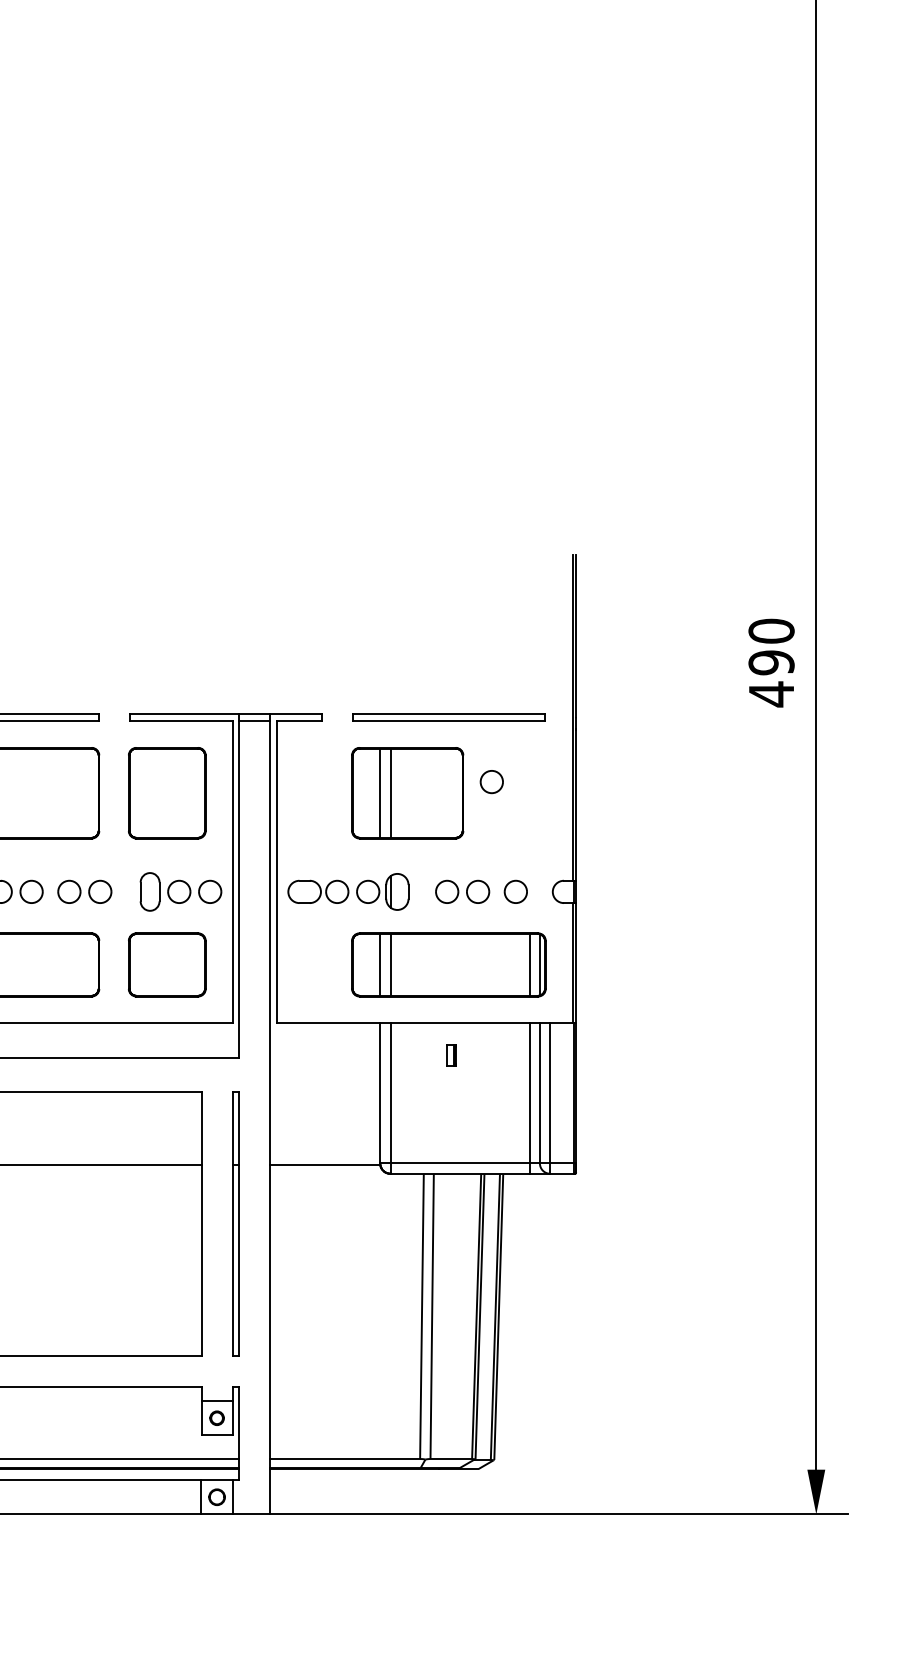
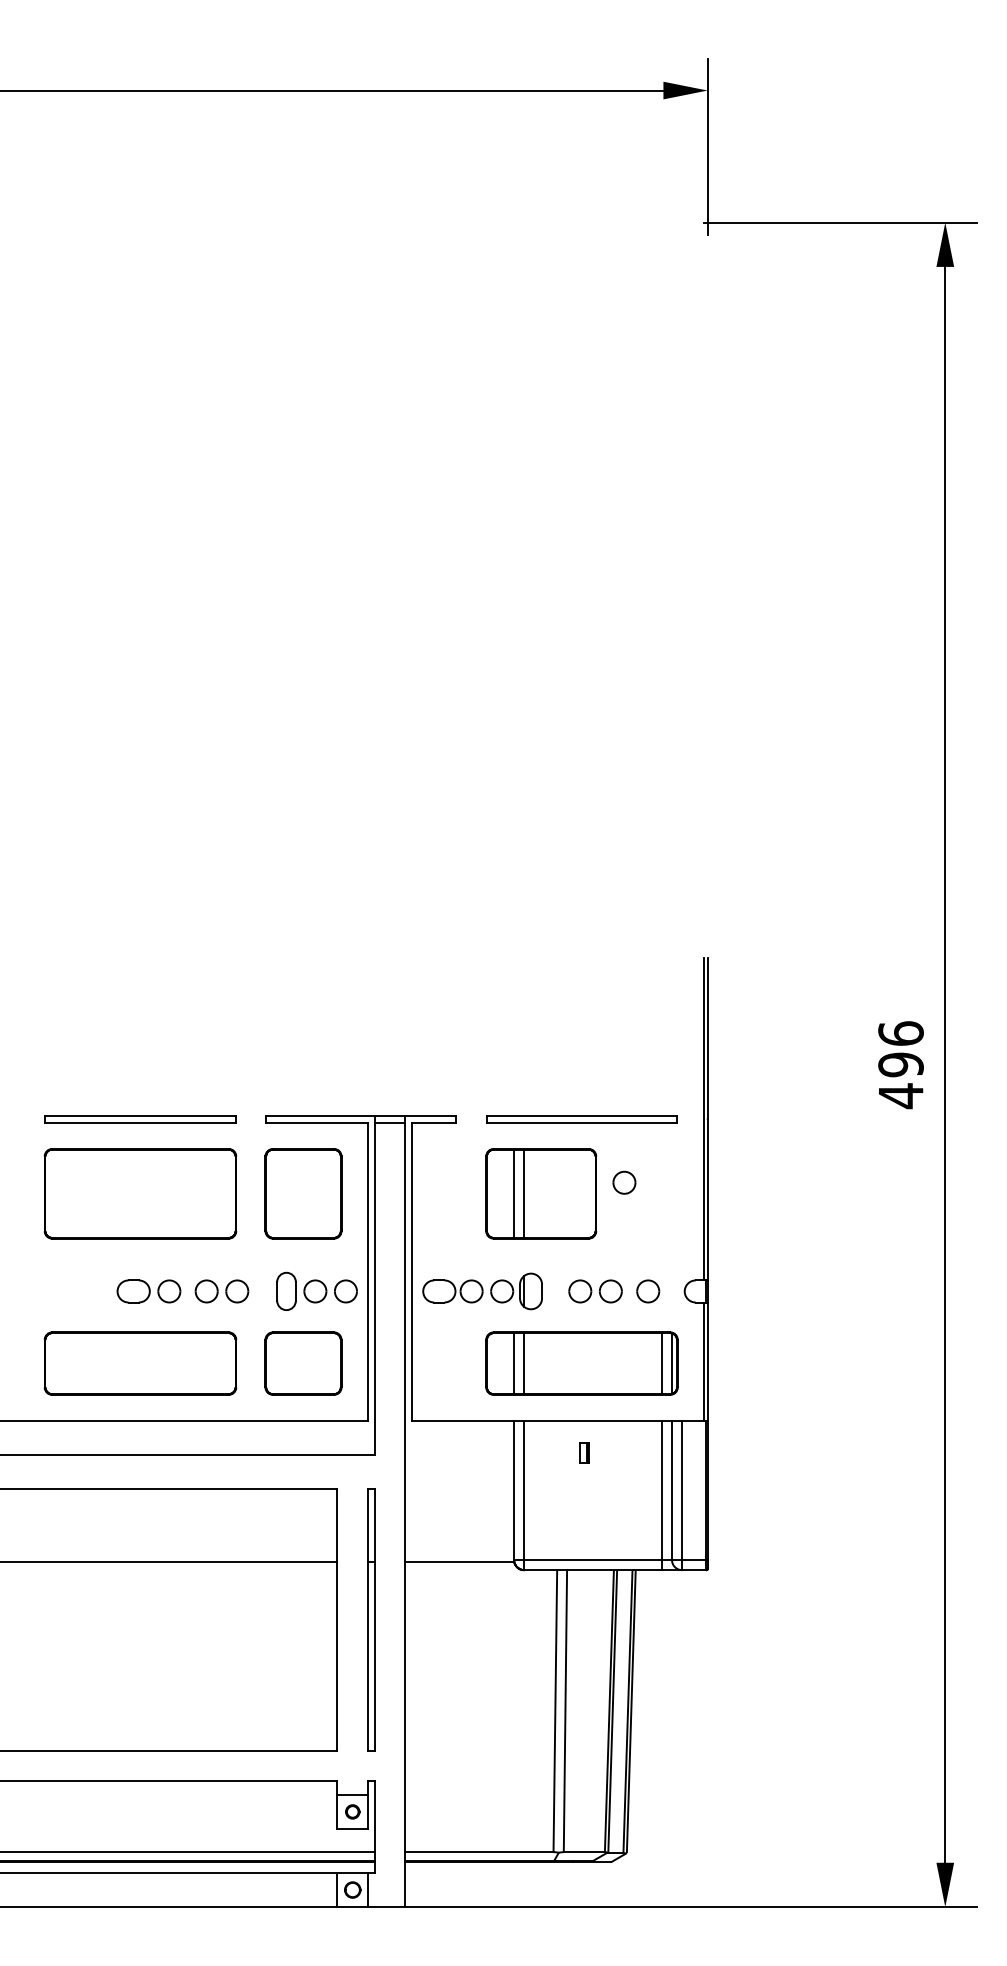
text: (771, 631) -> (900, 1033), 490 -> 496

